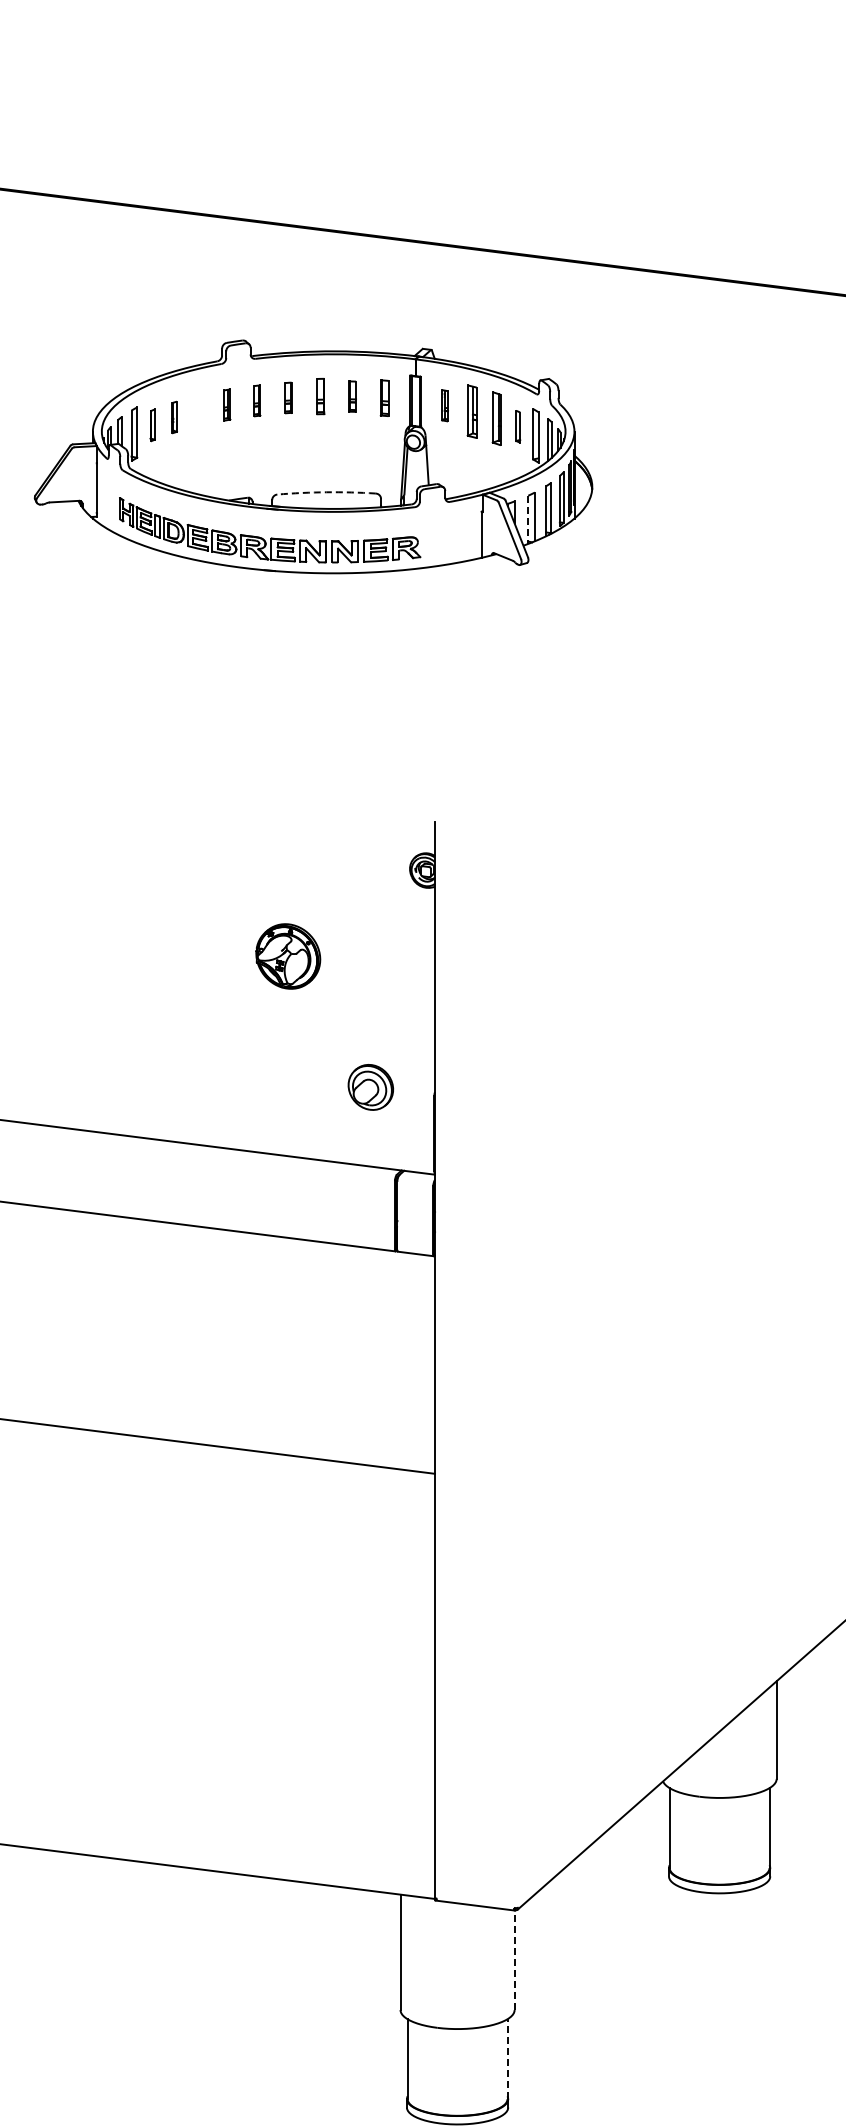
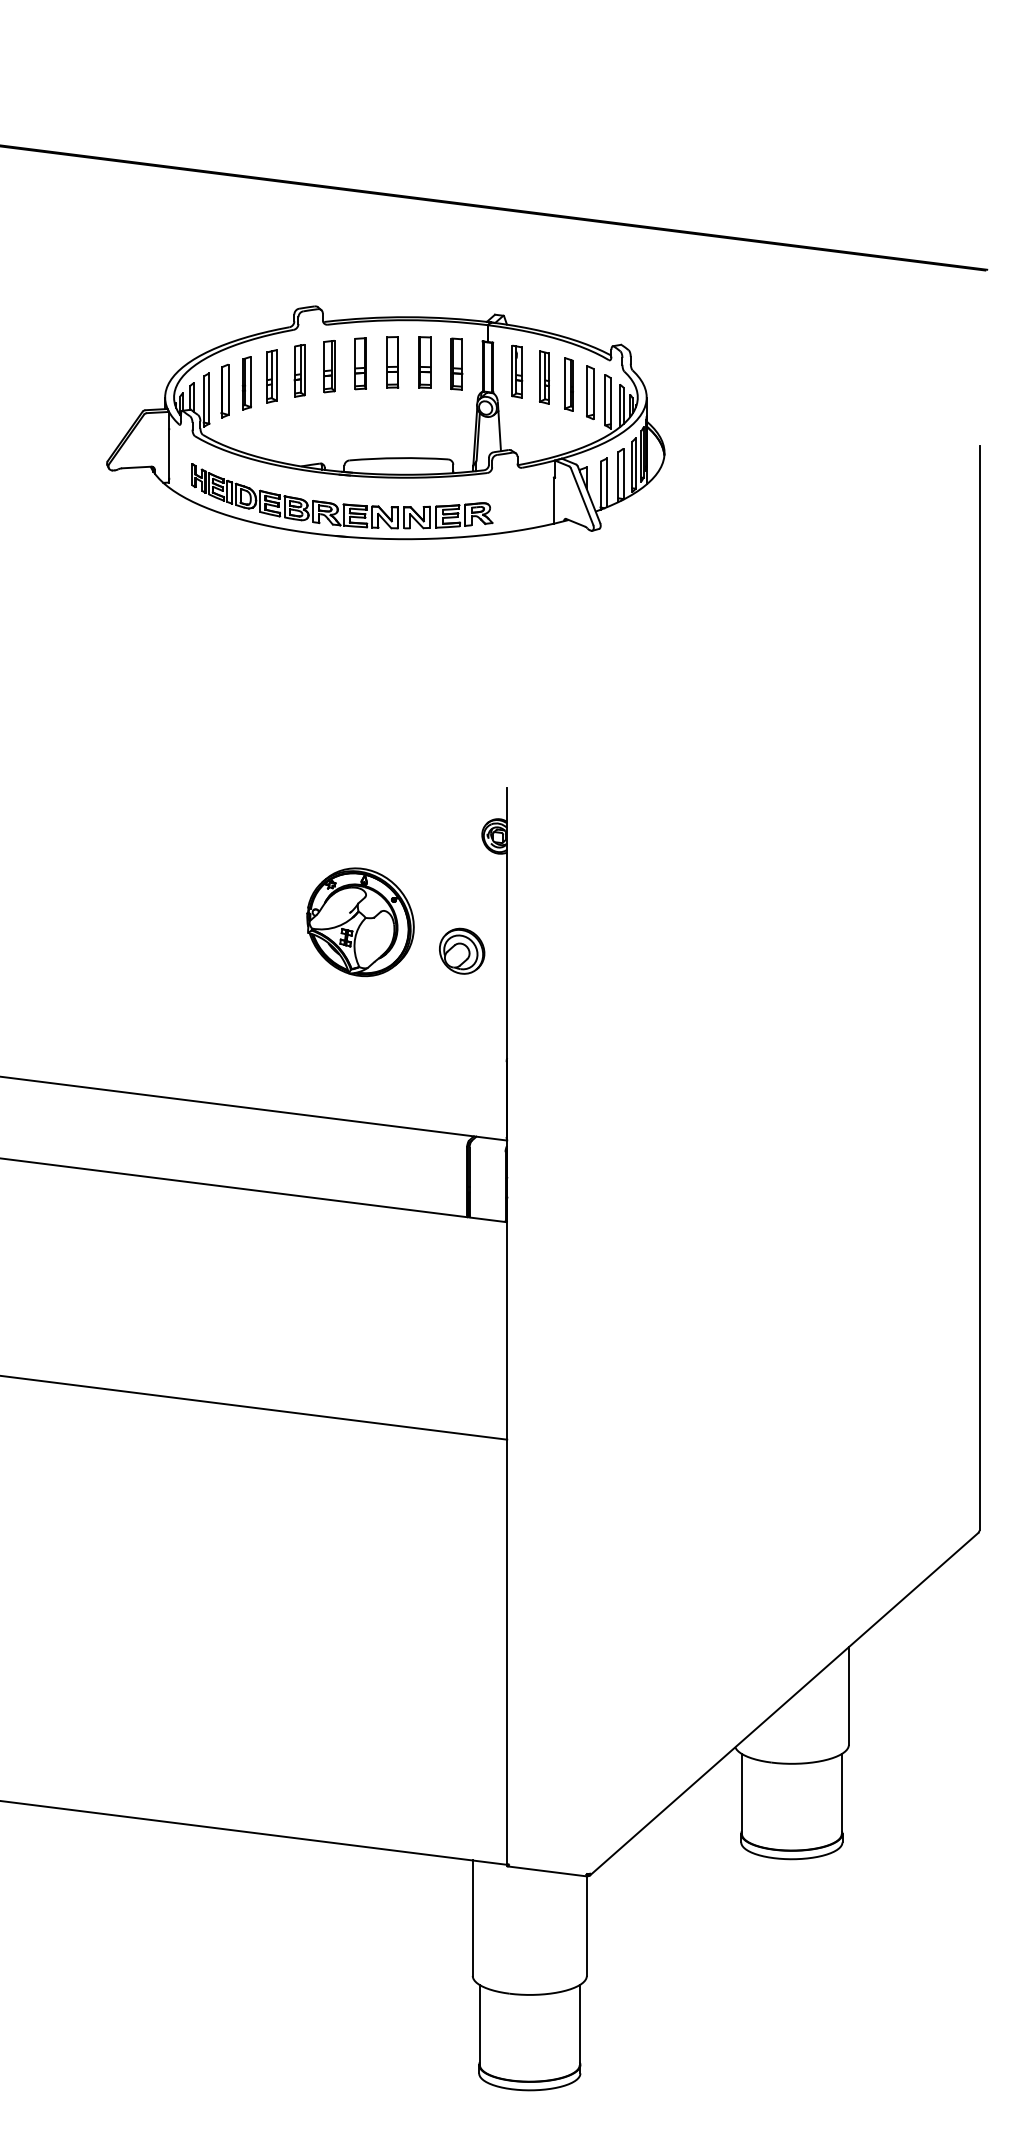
part: (320, 396) -> (392, 362), size x1.43
part: (352, 396) -> (424, 362), size x1.67
part: (288, 397) -> (360, 363), size x1.67
part: (384, 397) -> (456, 363), size x1.43
part: (257, 400) -> (329, 366), size x1.67
part: (227, 404) -> (299, 370), size x1.67
part: (445, 405) -> (517, 371), size x1.67
part: (199, 410) -> (271, 376), added
part: (174, 417) -> (246, 383), size x1.67
part: (152, 425) -> (224, 391), size x1.67
part: (518, 426) -> (590, 392), size x1.67
arc: (326, 492) -> (398, 458), dashed -> solid
line: (528, 520) -> (600, 486), dashed -> solid
part: (288, 956) -> (360, 922), size x1.67
part: (371, 1086) -> (462, 950), moved
line: (514, 1960) -> (586, 1926), dashed -> solid
line: (507, 2059) -> (579, 2025), dashed -> solid

